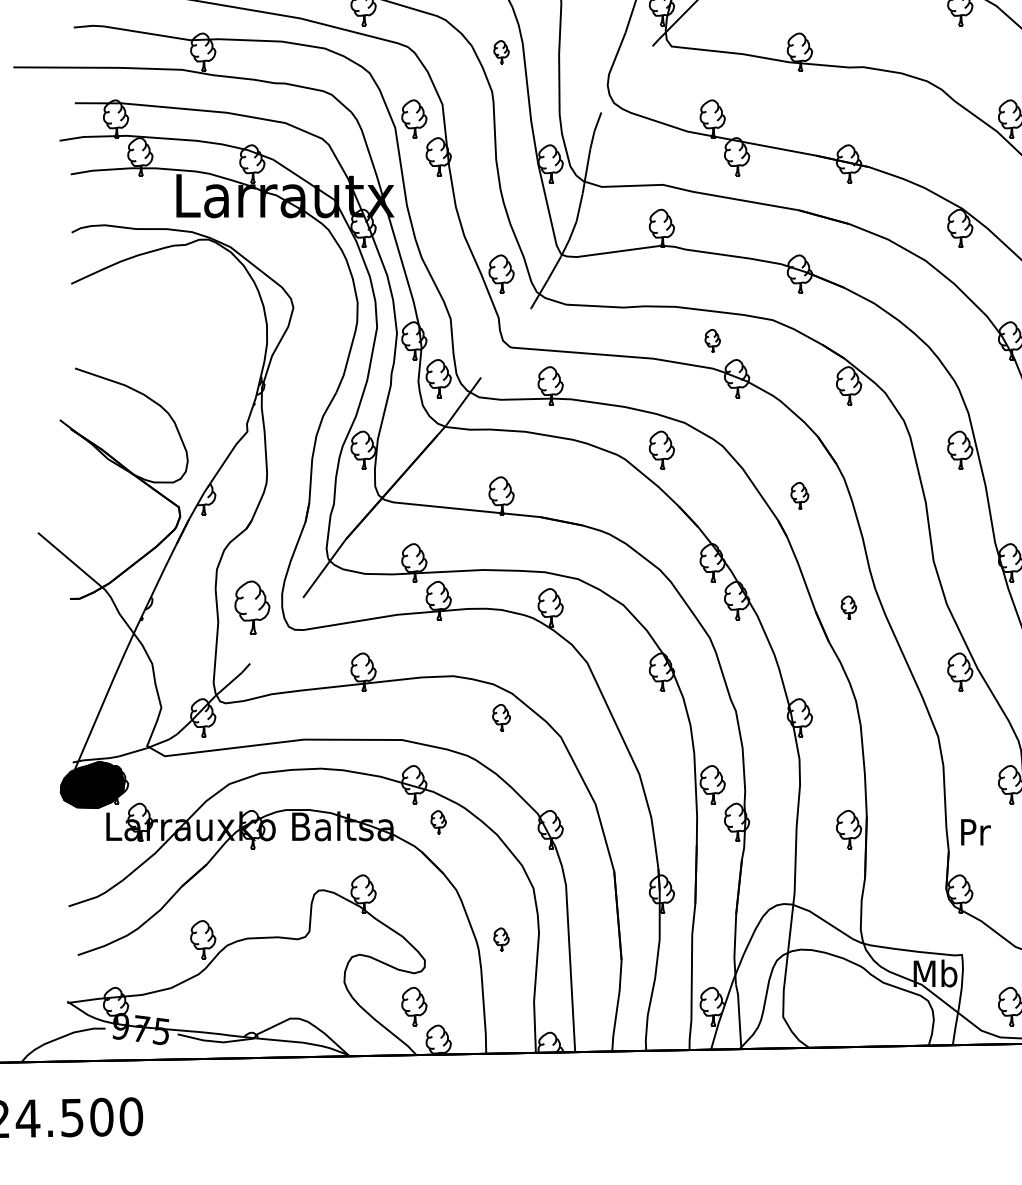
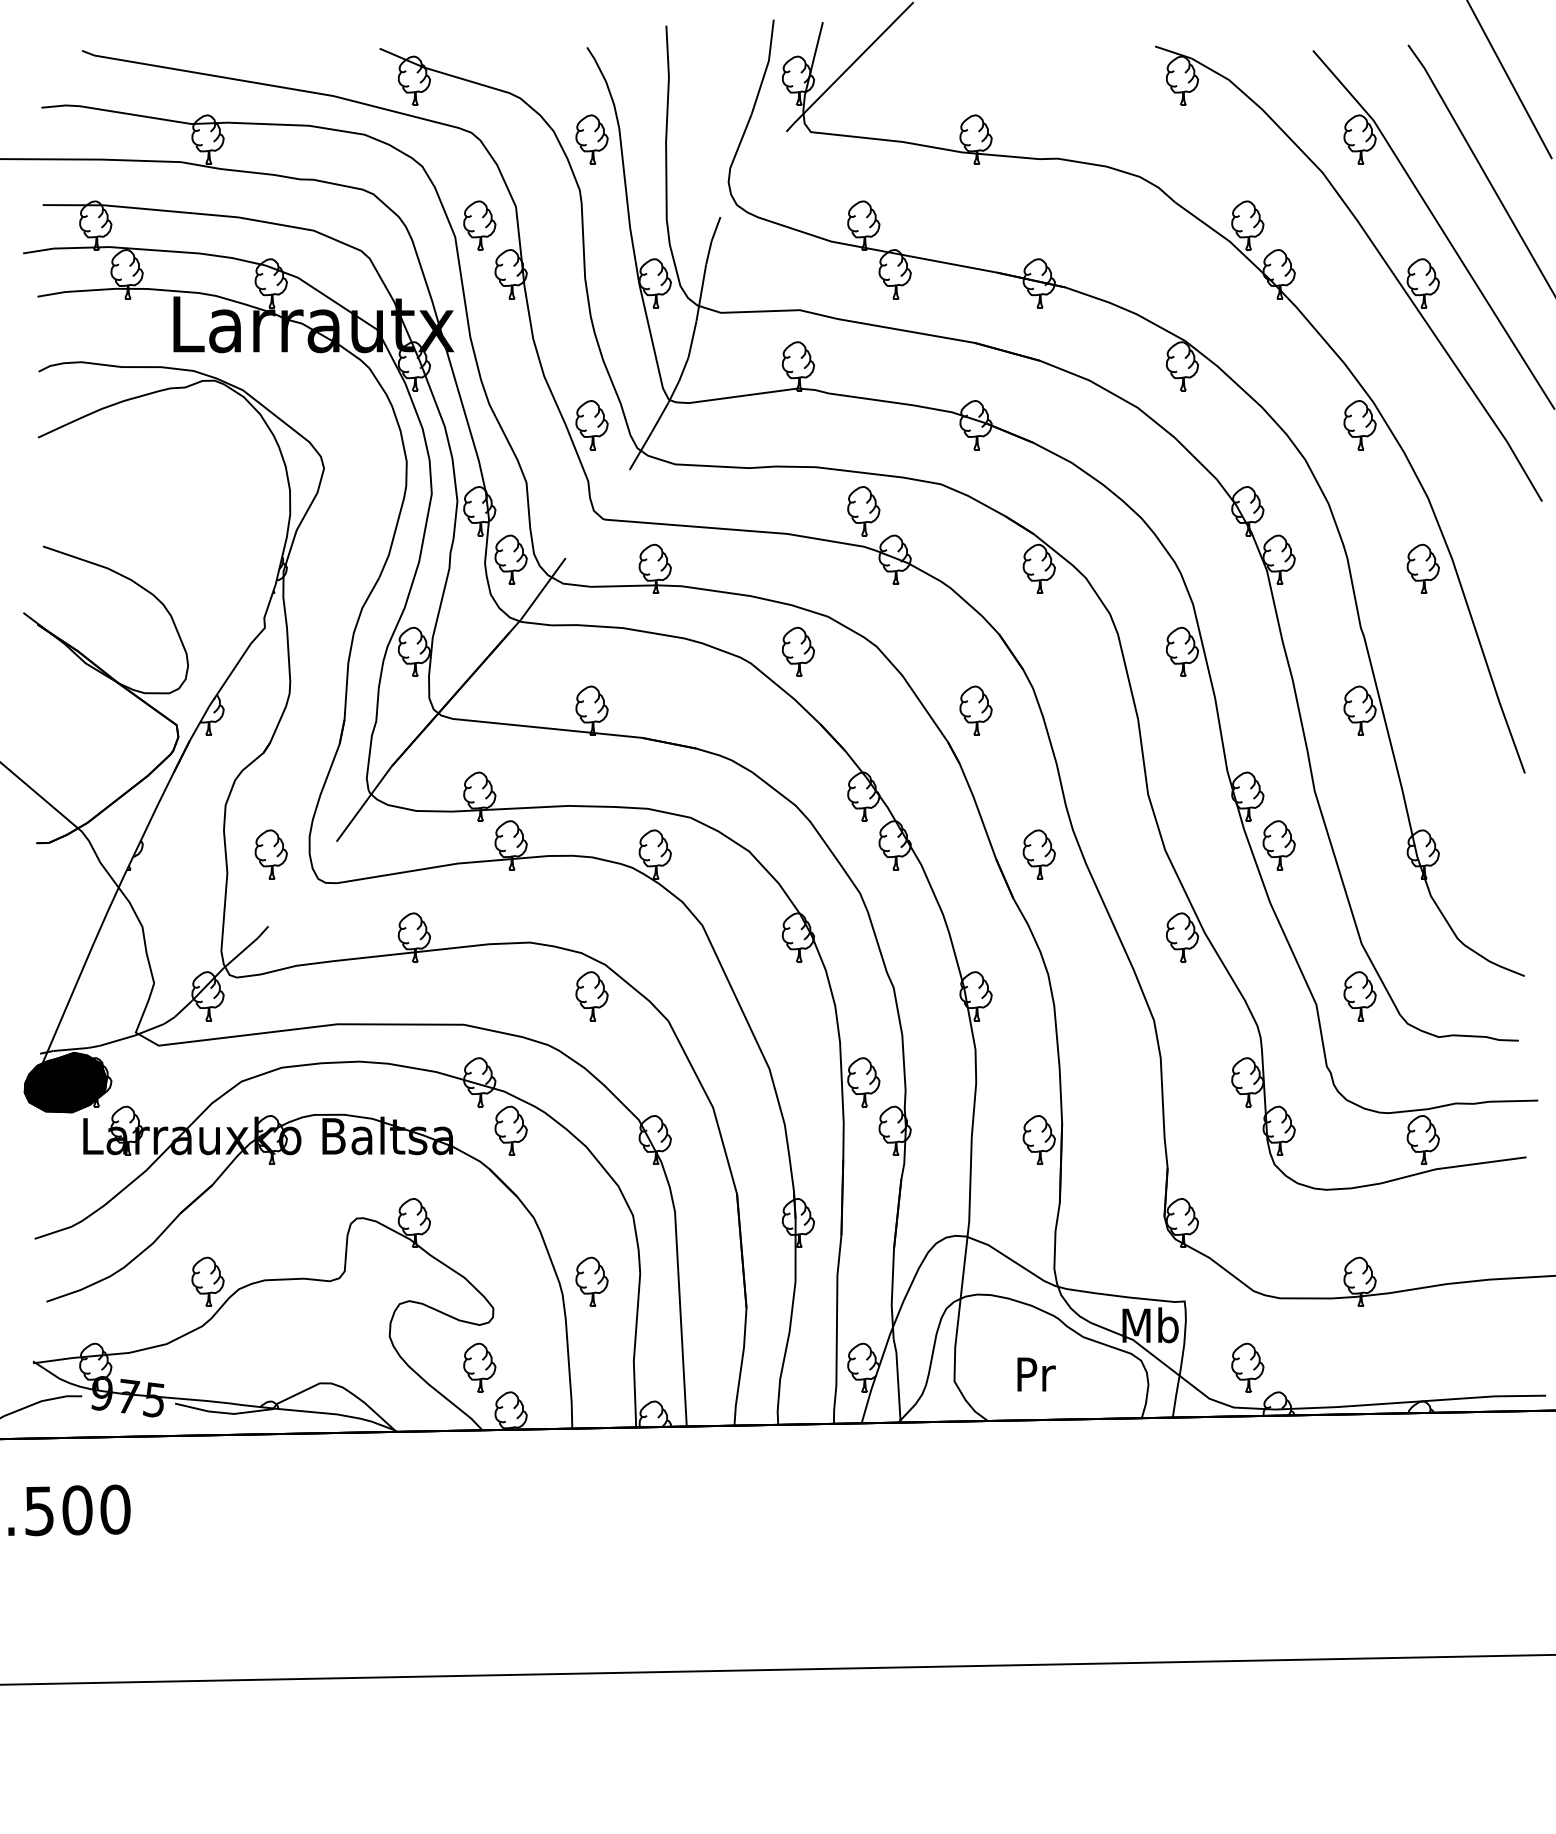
part: (501, 52) -> (591, 139), size x1.67
part: (712, 341) -> (863, 511), size x1.67
part: (799, 495) -> (975, 710), size x1.43
part: (251, 607) -> (270, 854), size x0.71
part: (848, 607) -> (1038, 854), size x1.67
part: (501, 718) -> (591, 996), size x1.43
part: (438, 822) -> (510, 1130), size x1.67
text: (975, 832) -> (1036, 1374), moved
part: (501, 939) -> (591, 1281), size x1.67

